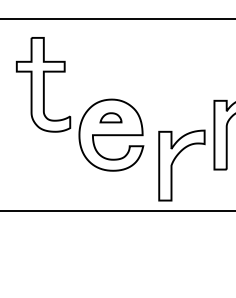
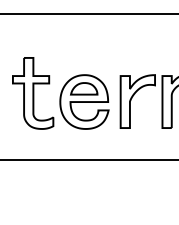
part: (43, 84) -> (33, 93), moved
part: (110, 117) -> (83, 88), size x1.67
part: (174, 161) -> (132, 98), moved

